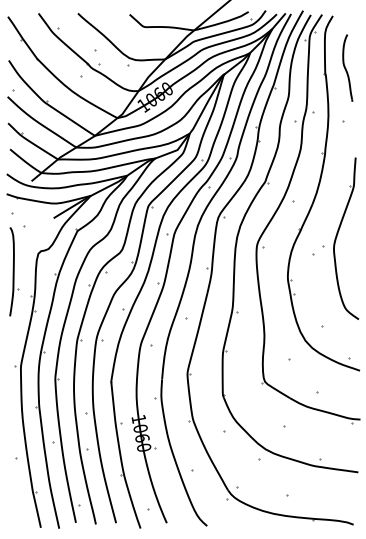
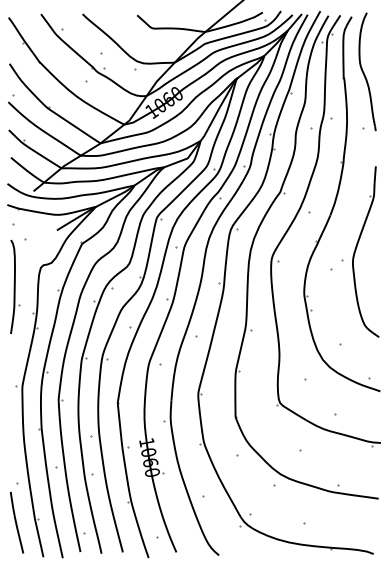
part: (347, 67) -> (367, 71), size x1.67
curve: (15, 494) -> (16, 522), added

